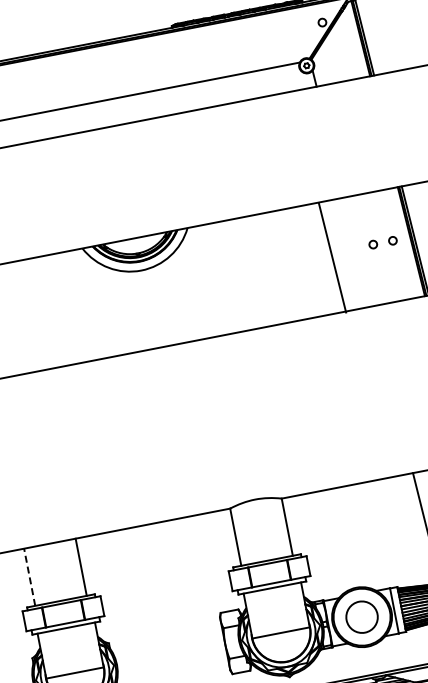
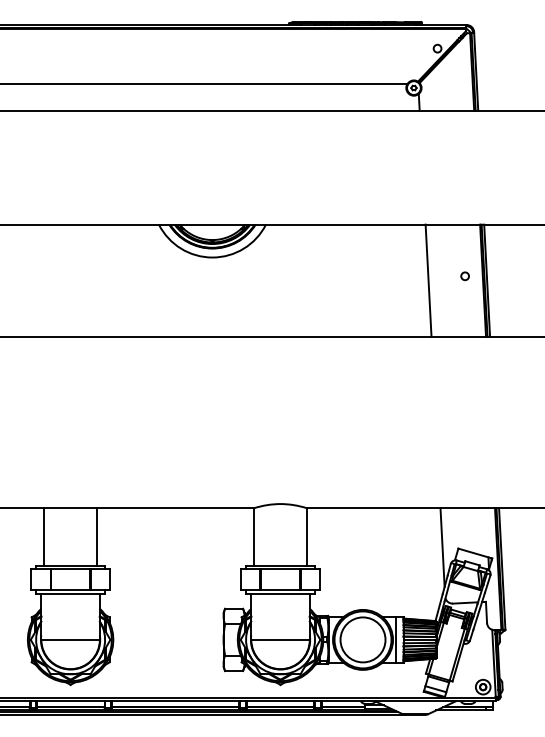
circle: (372, 244) -> (444, 276), removed
line: (332, 257) -> (428, 280), moved
line: (29, 576) -> (44, 536), dashed -> solid
circle: (361, 616) -> (362, 639), size x1.43

